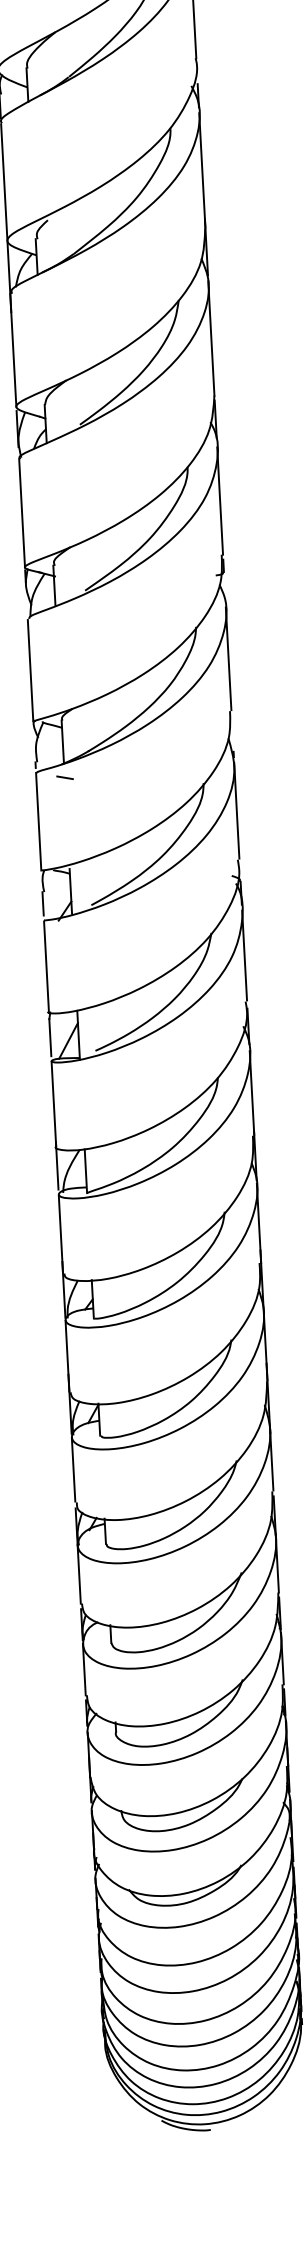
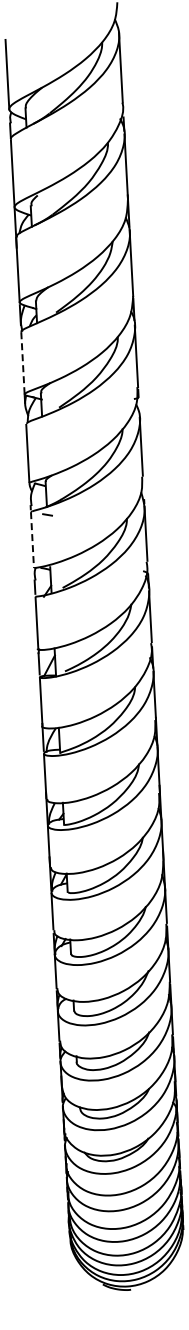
line: (21, 513) -> (22, 363), solid -> dashed
line: (38, 822) -> (32, 540), solid -> dashed

